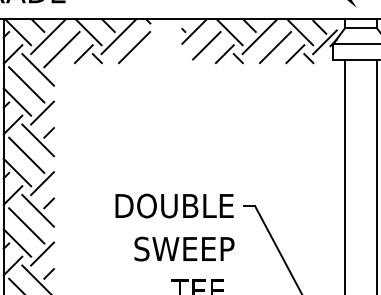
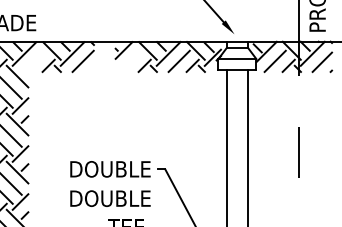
line: (206, 44) -> (132, 59), removed
line: (61, 49) -> (33, 62), removed
text: (174, 248) -> (110, 198), SWEEP -> DOUBLE

